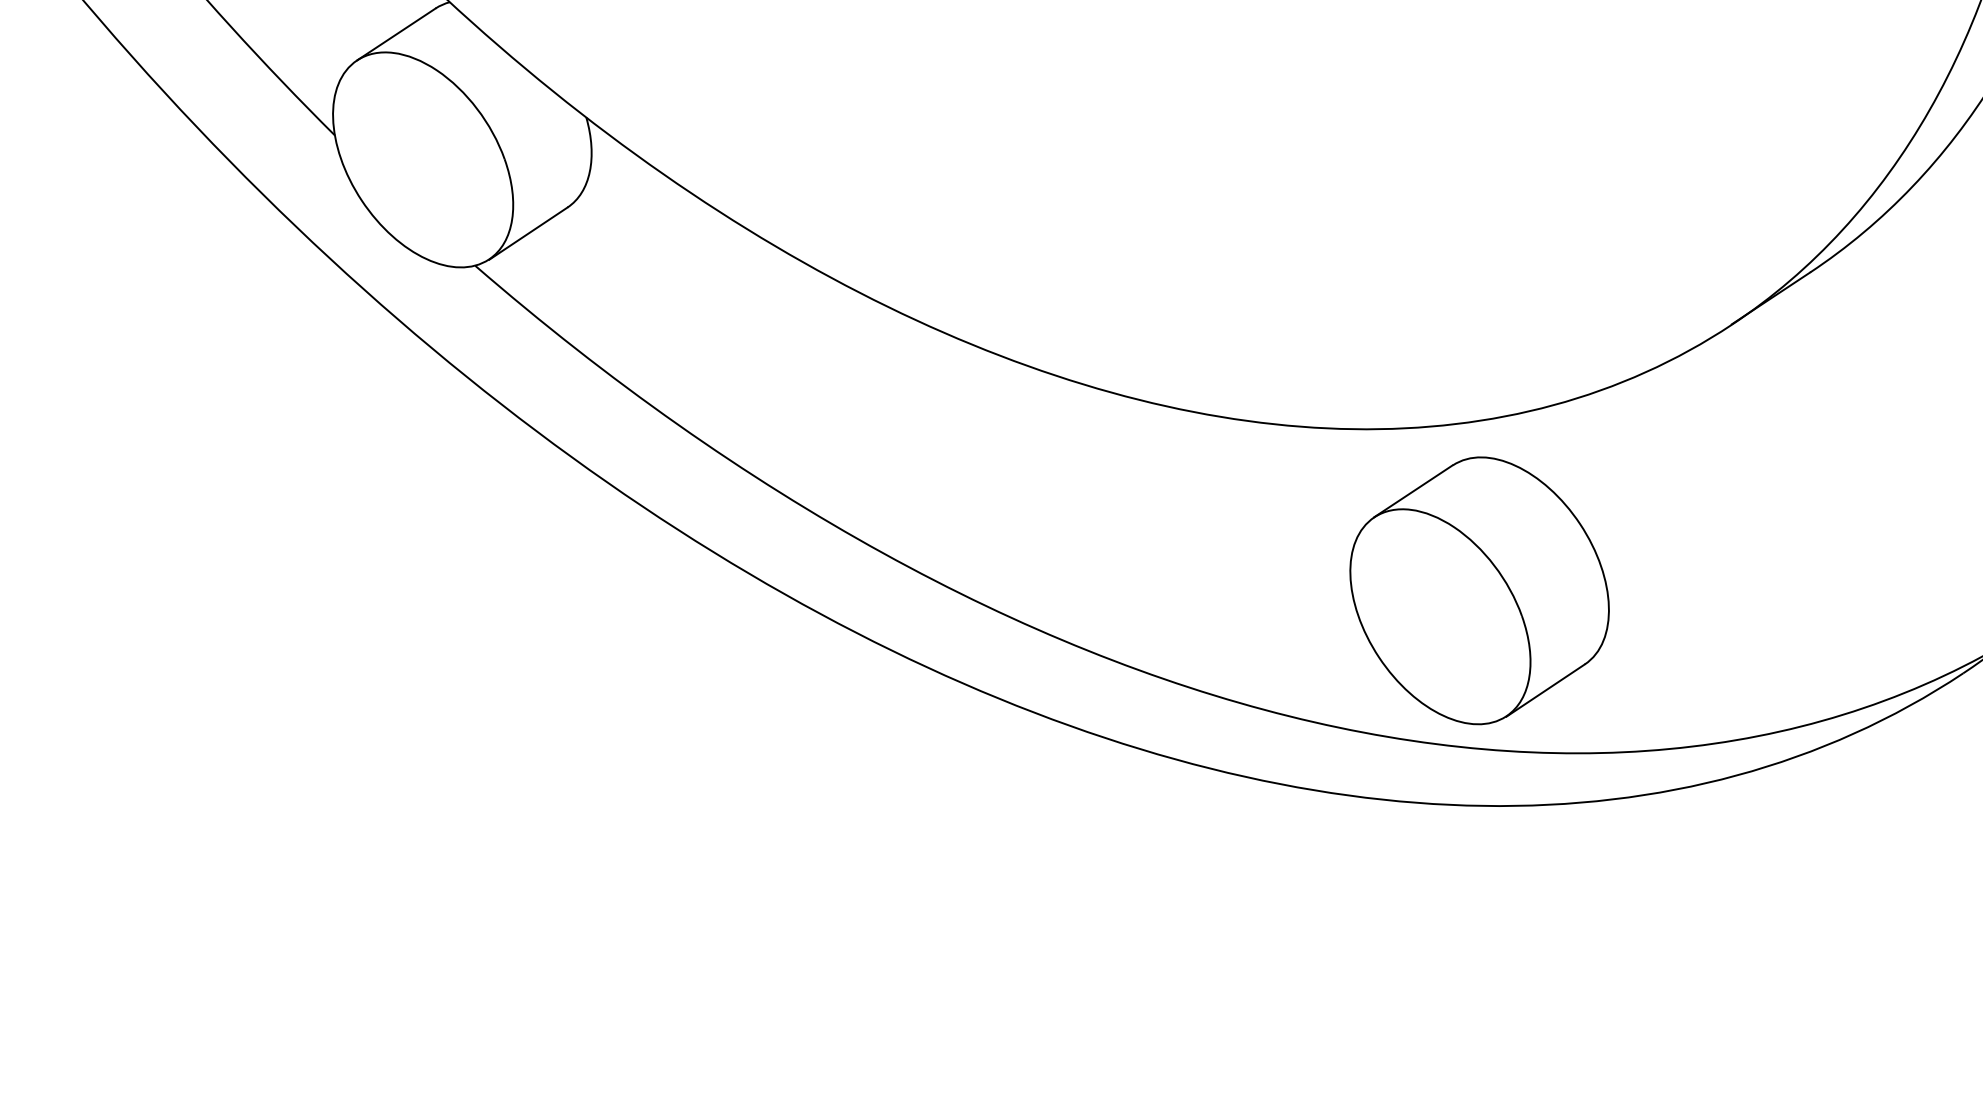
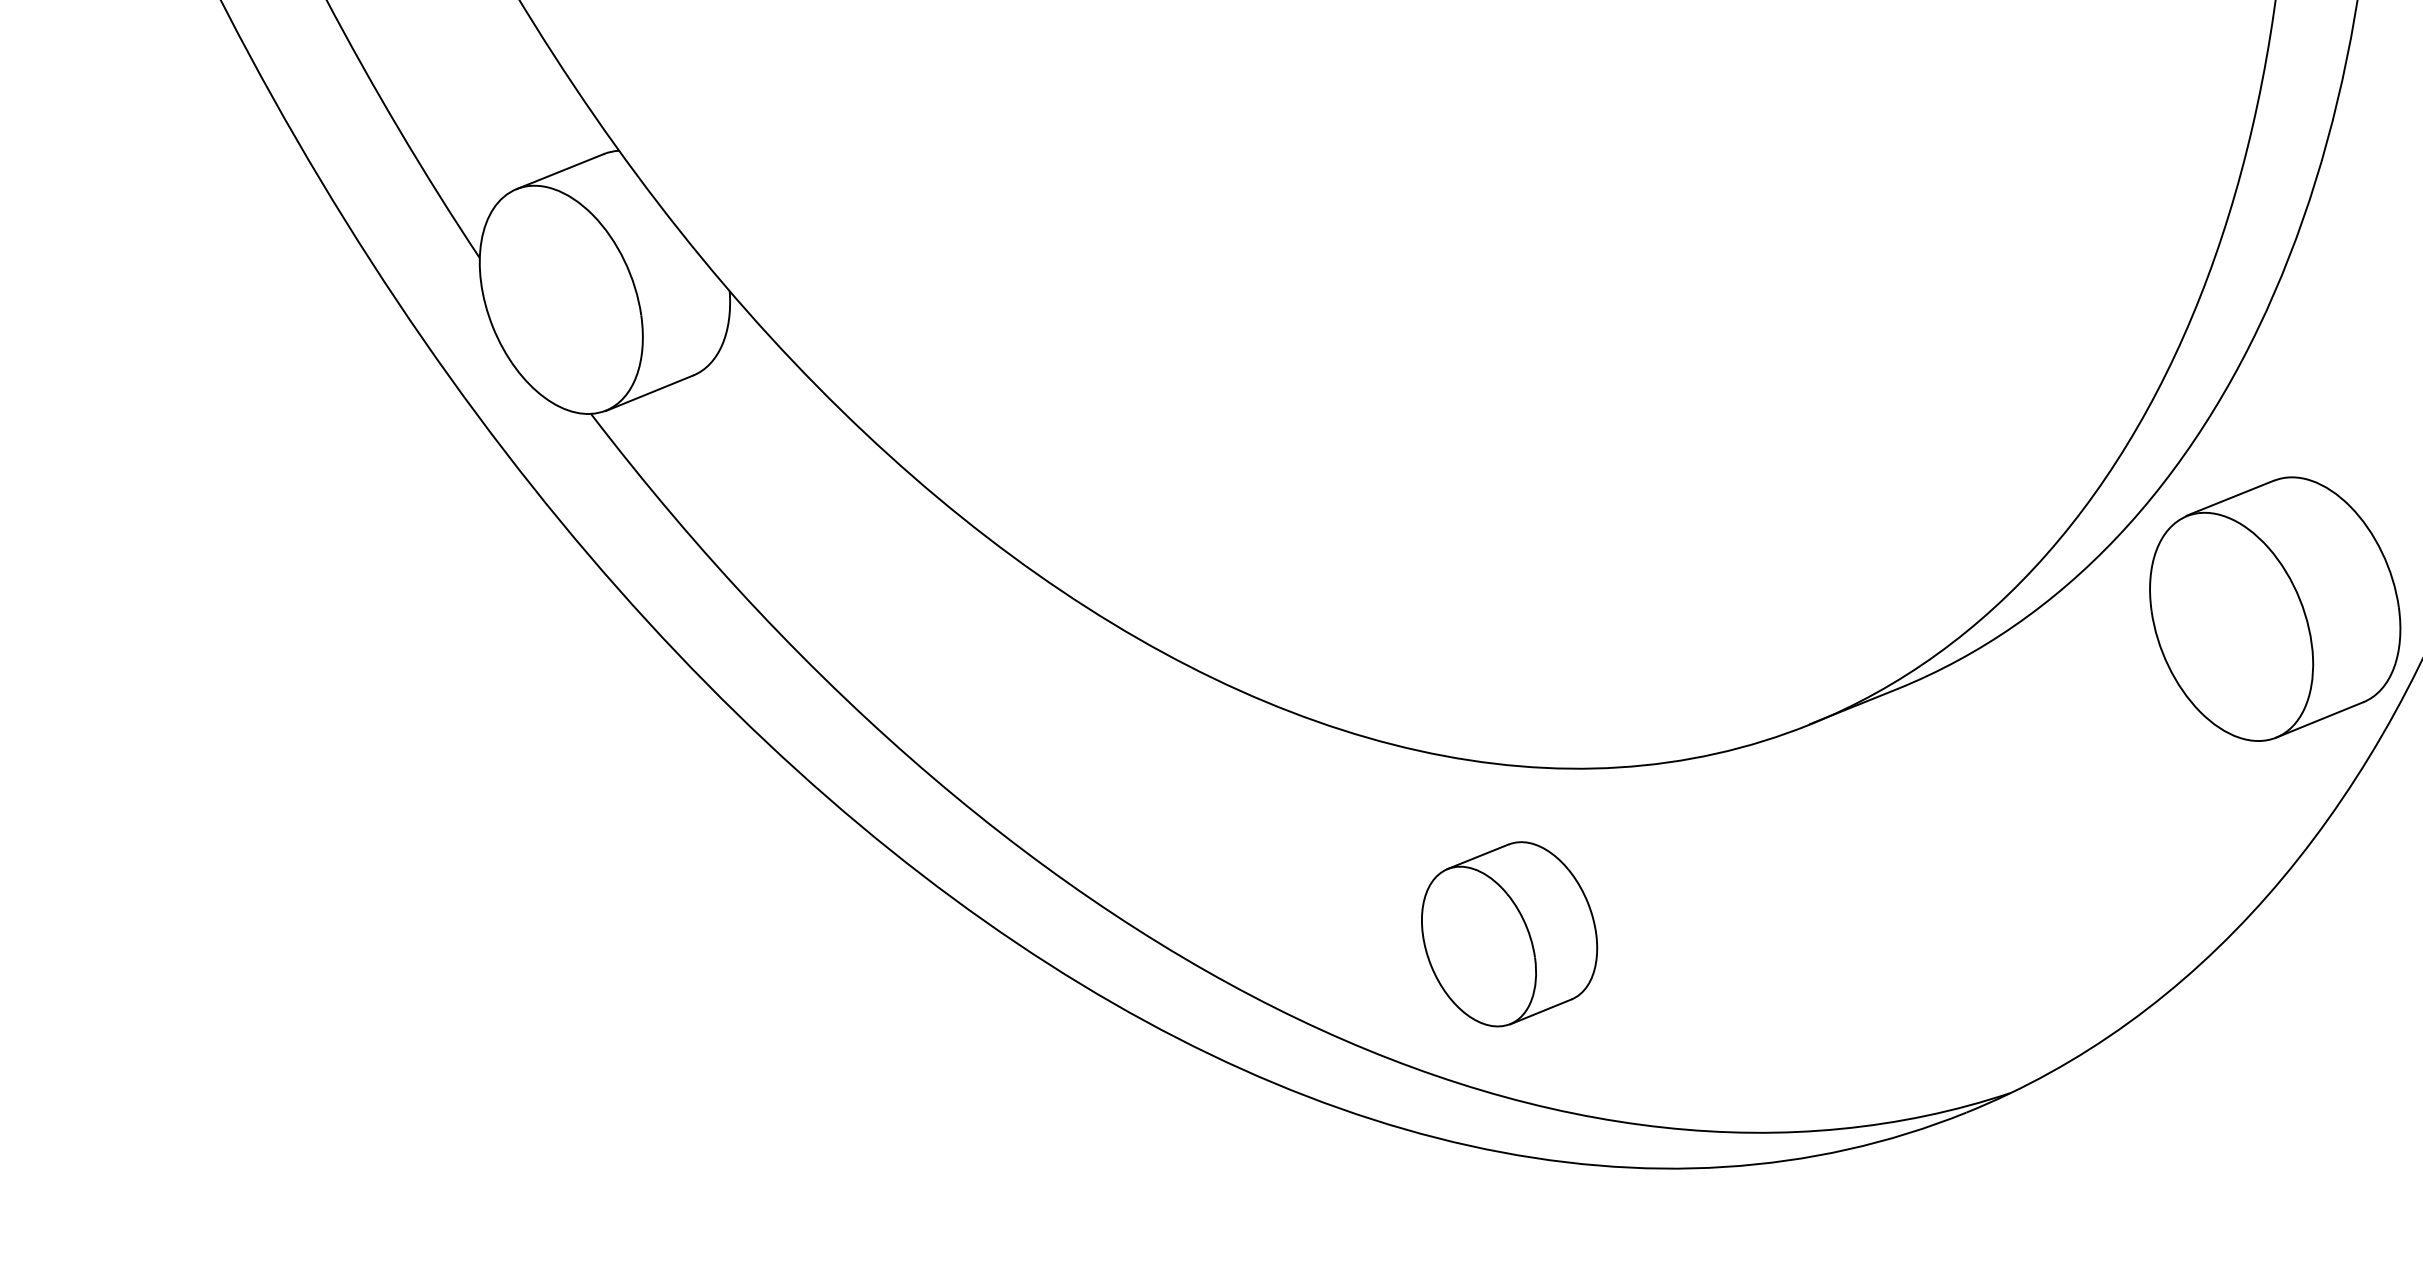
part: (1479, 589) -> (1509, 933), size x0.7

